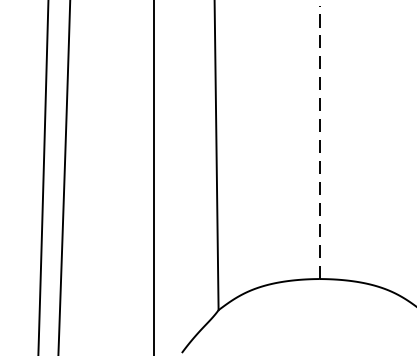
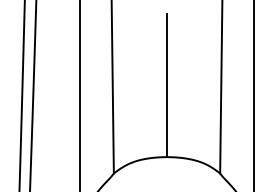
line: (320, 142) -> (167, 85), dashed -> solid

